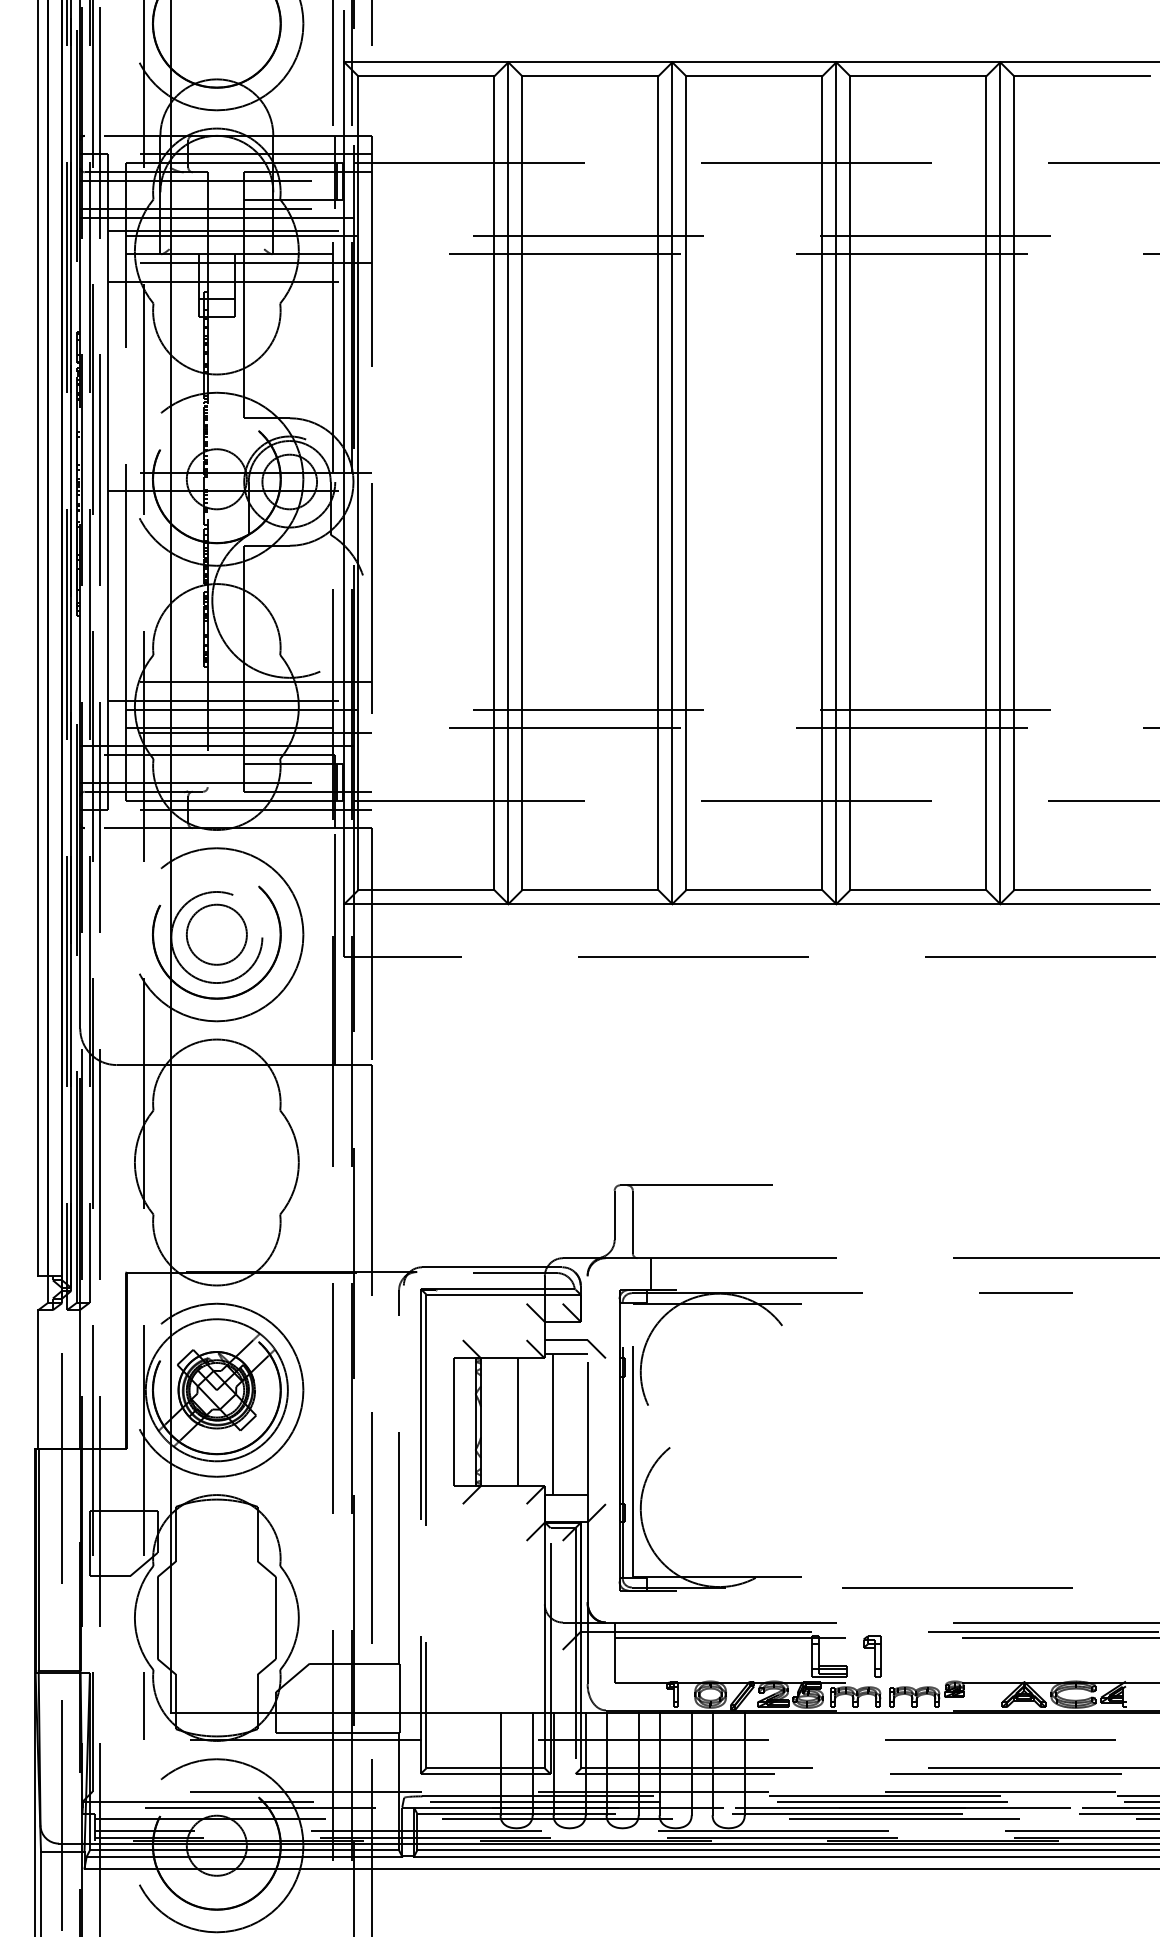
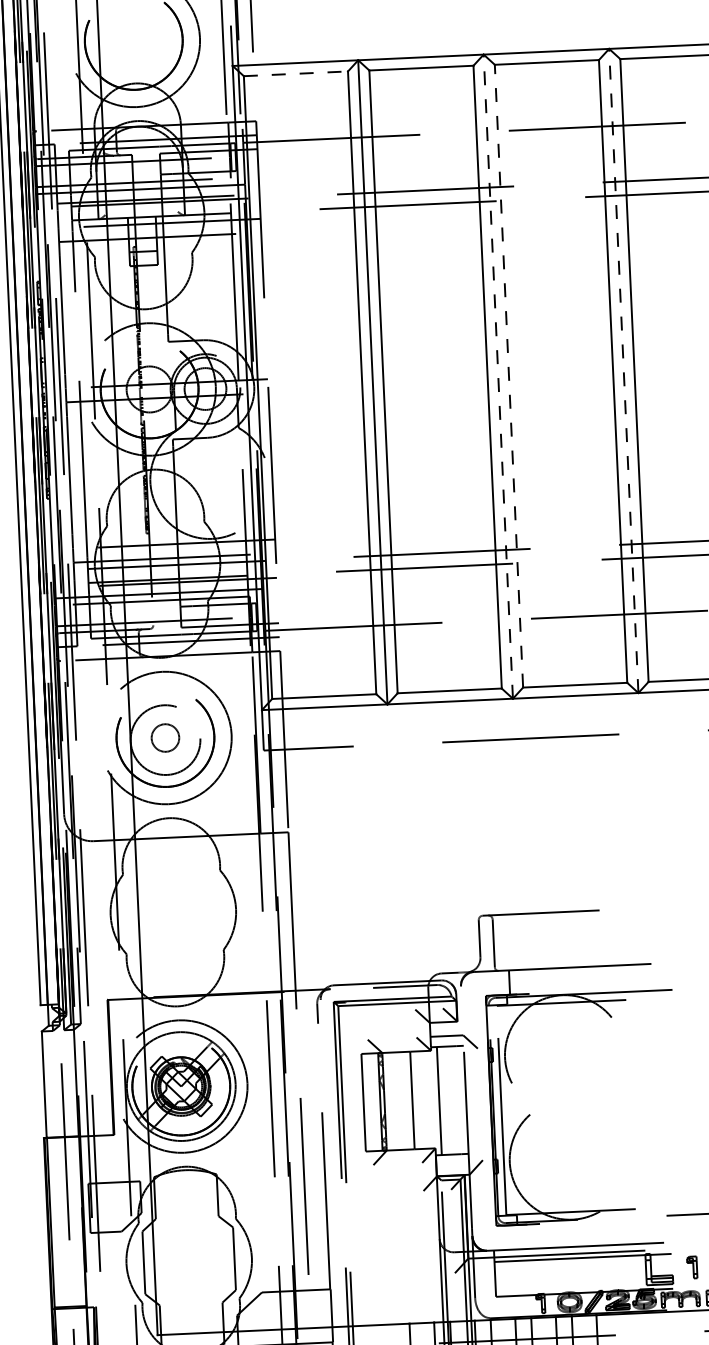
line: (426, 76) -> (296, 73), solid -> dashed
line: (672, 483) -> (498, 376), solid -> dashed
line: (686, 483) -> (509, 376), solid -> dashed
line: (836, 483) -> (623, 371), solid -> dashed
circle: (216, 934) -> (165, 737), size x0.6
part: (872, 1656) -> (692, 1267), size x0.7

